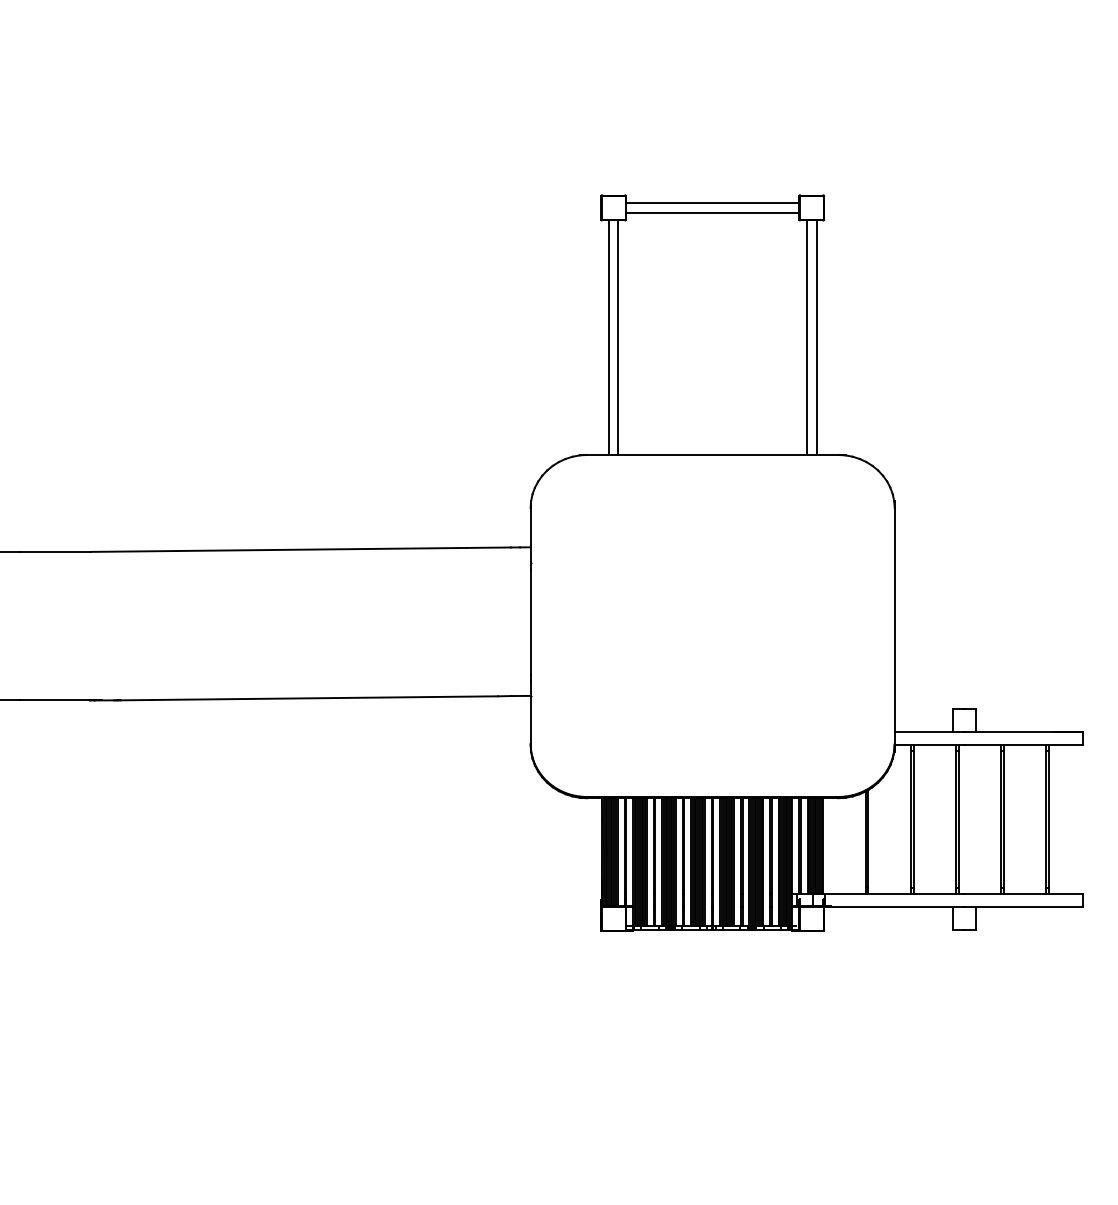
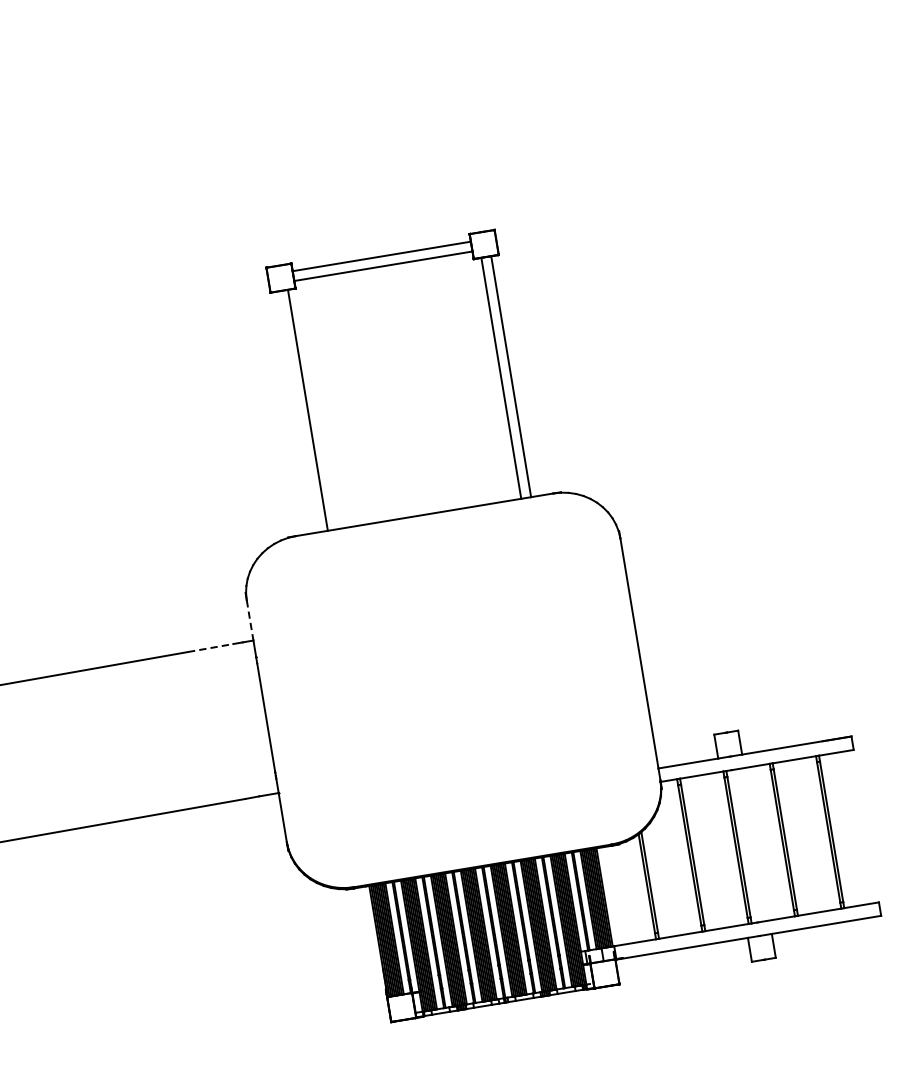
line: (608, 337) -> (297, 411), removed
line: (530, 527) -> (249, 620), solid -> dashed
line: (489, 547) -> (211, 647), solid -> dashed

